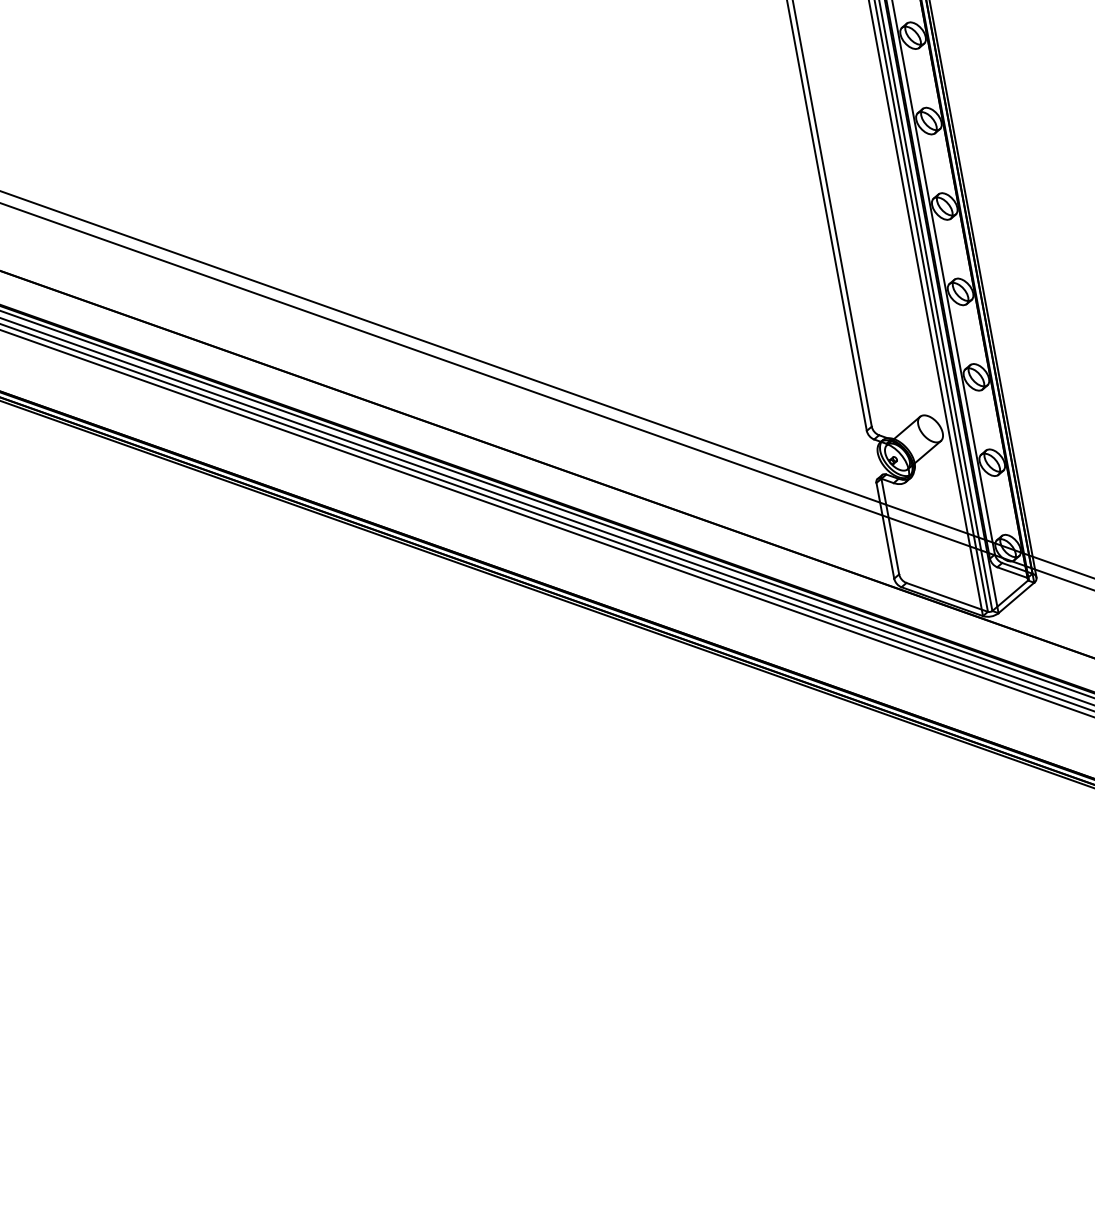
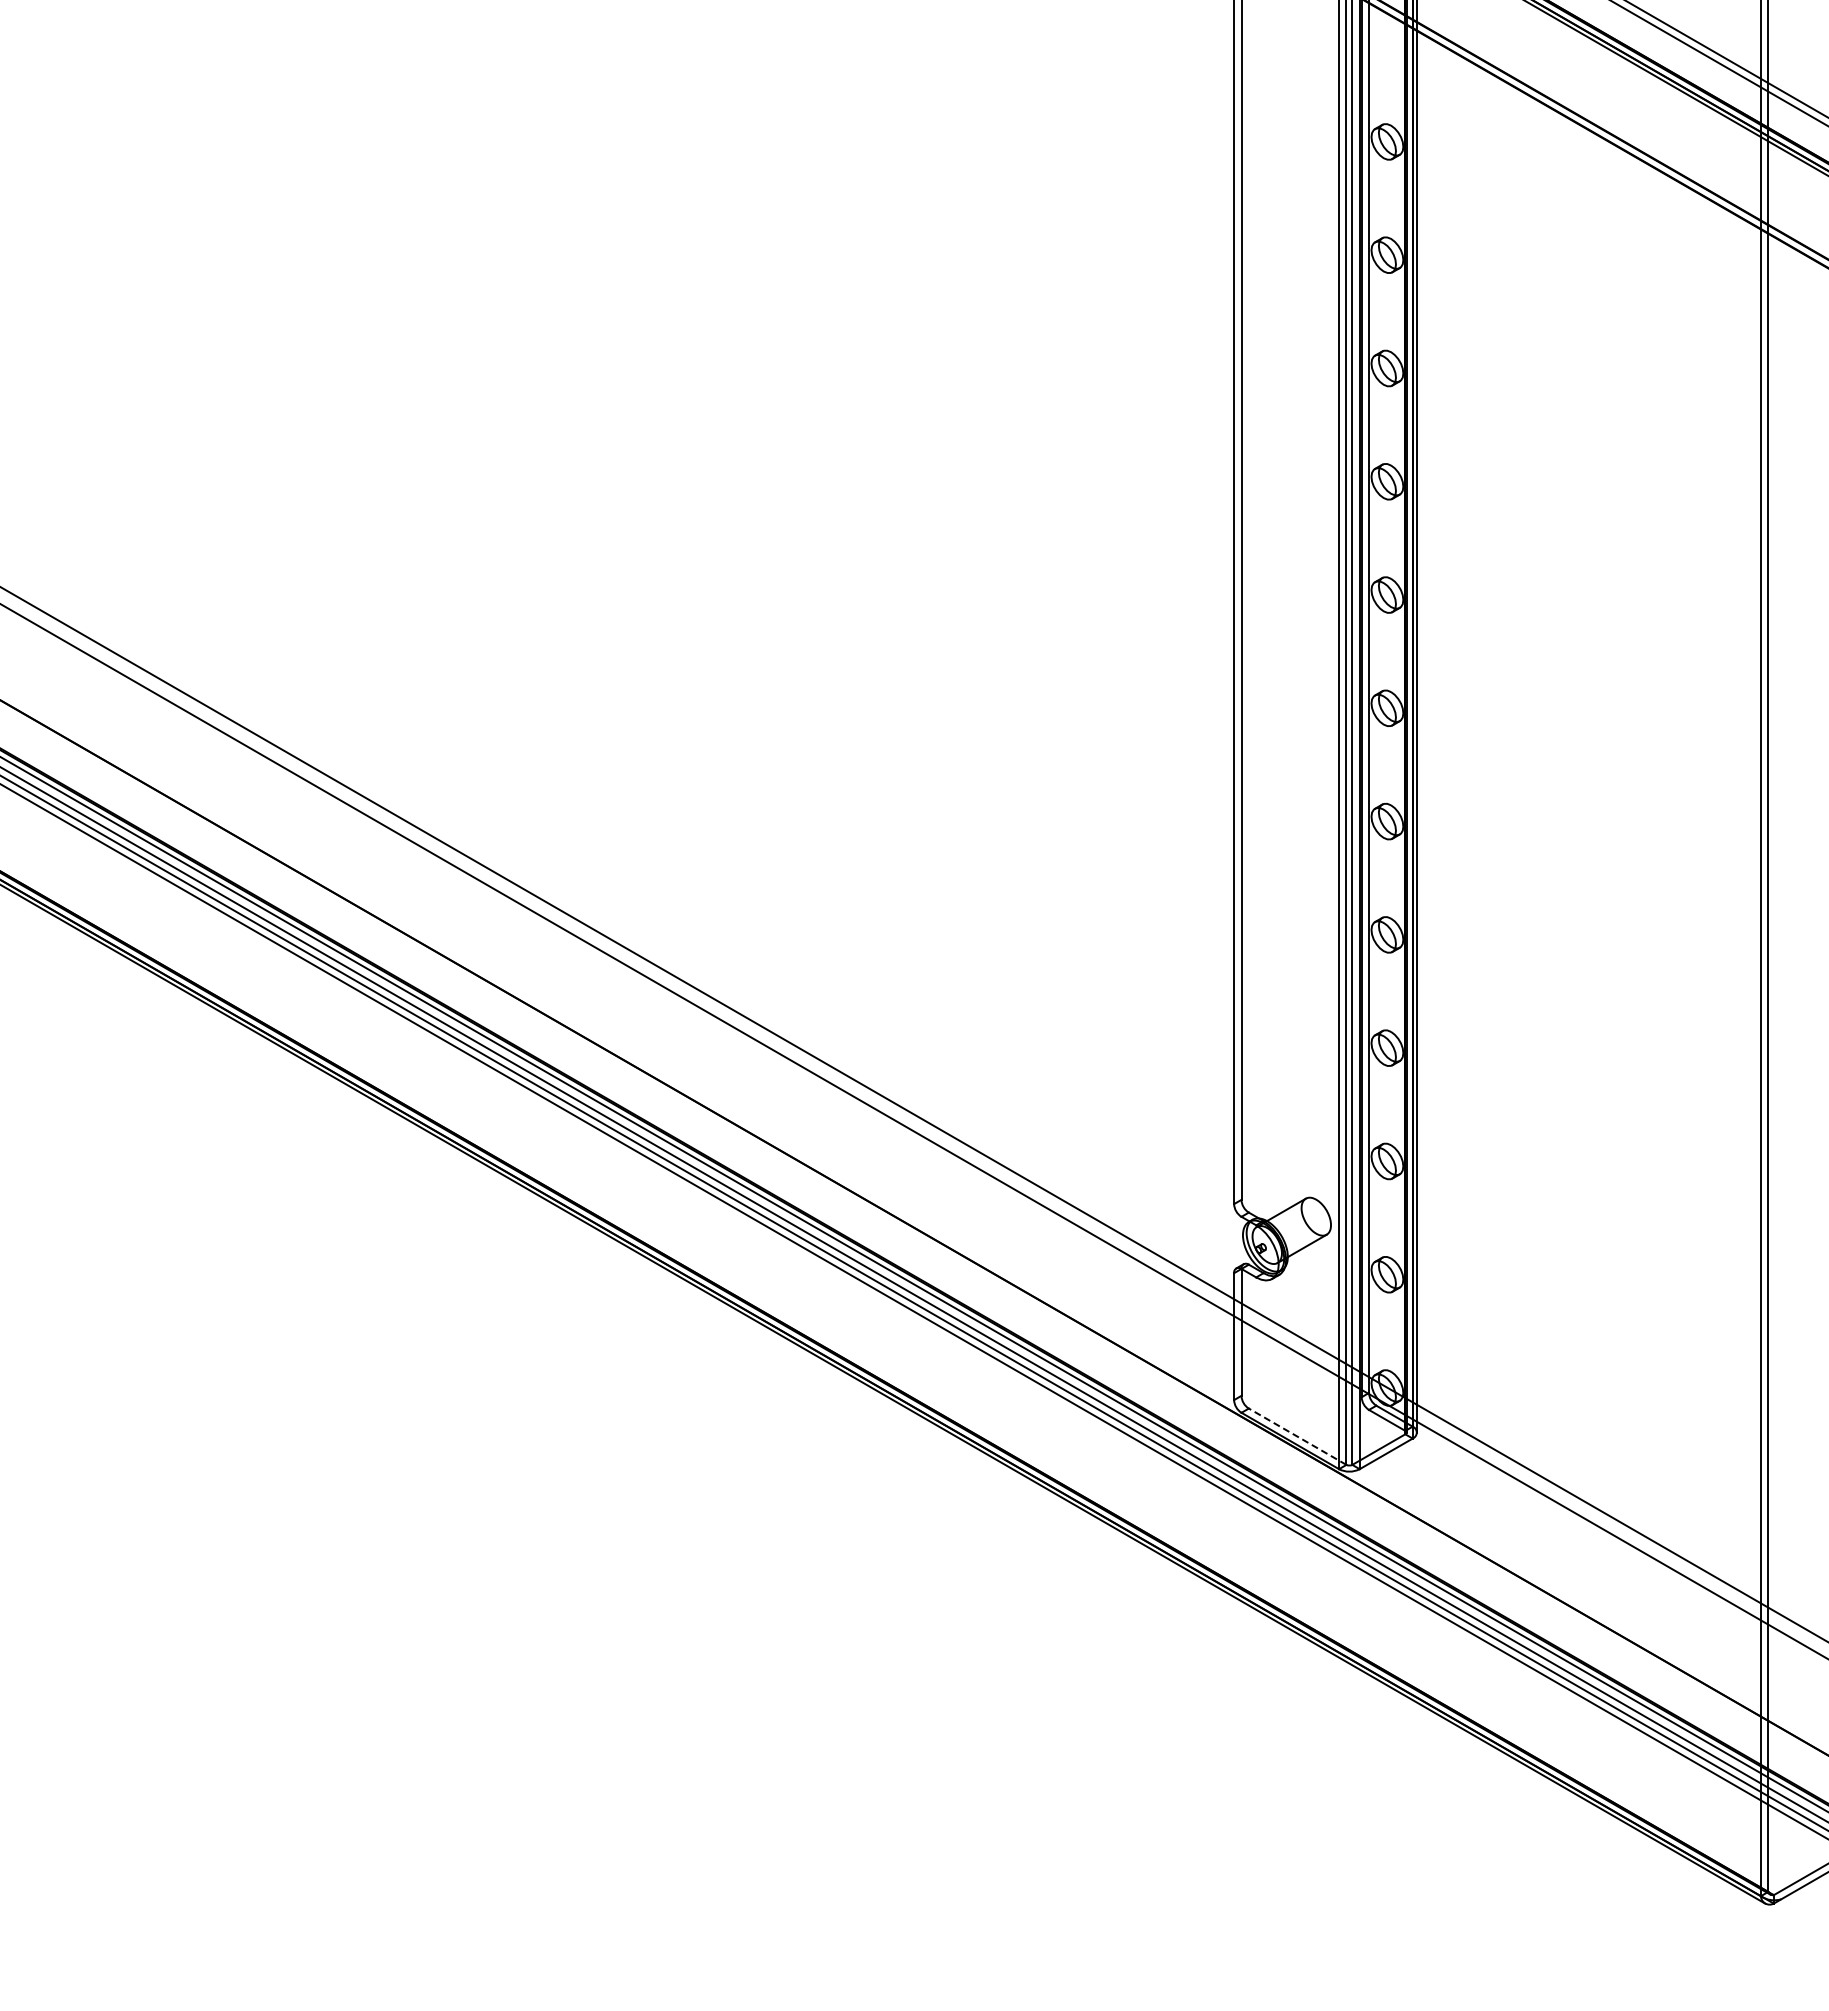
line: (947, 597) -> (1297, 1436), solid -> dashed

